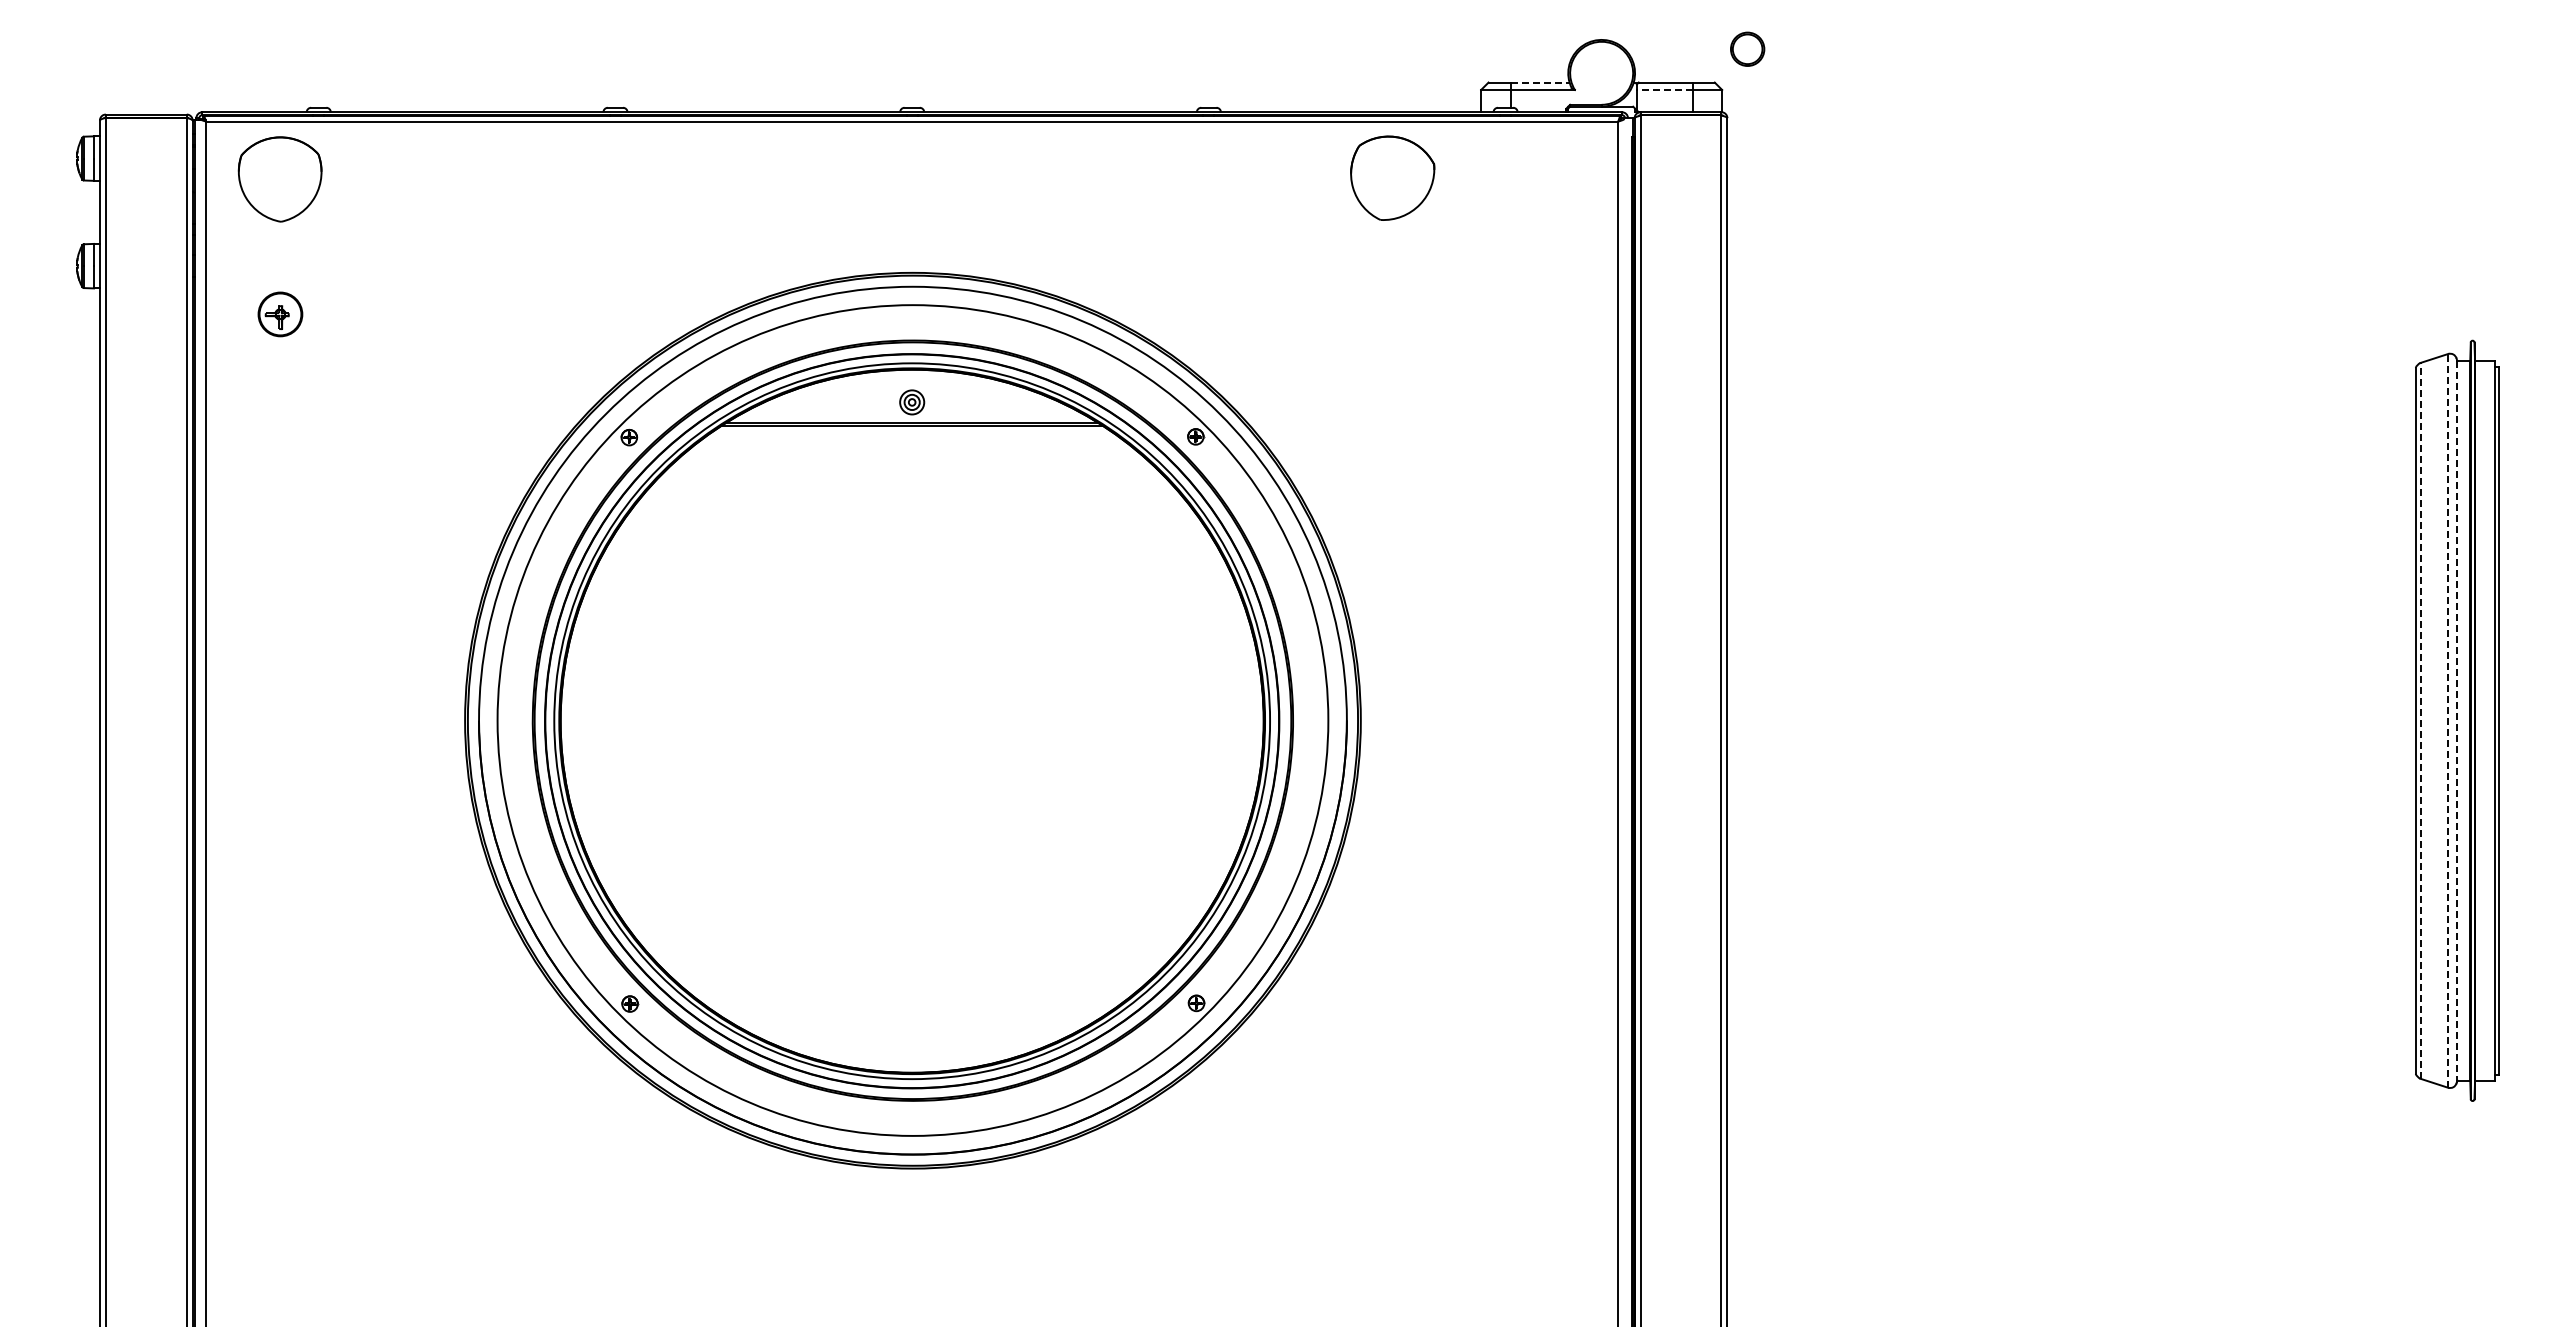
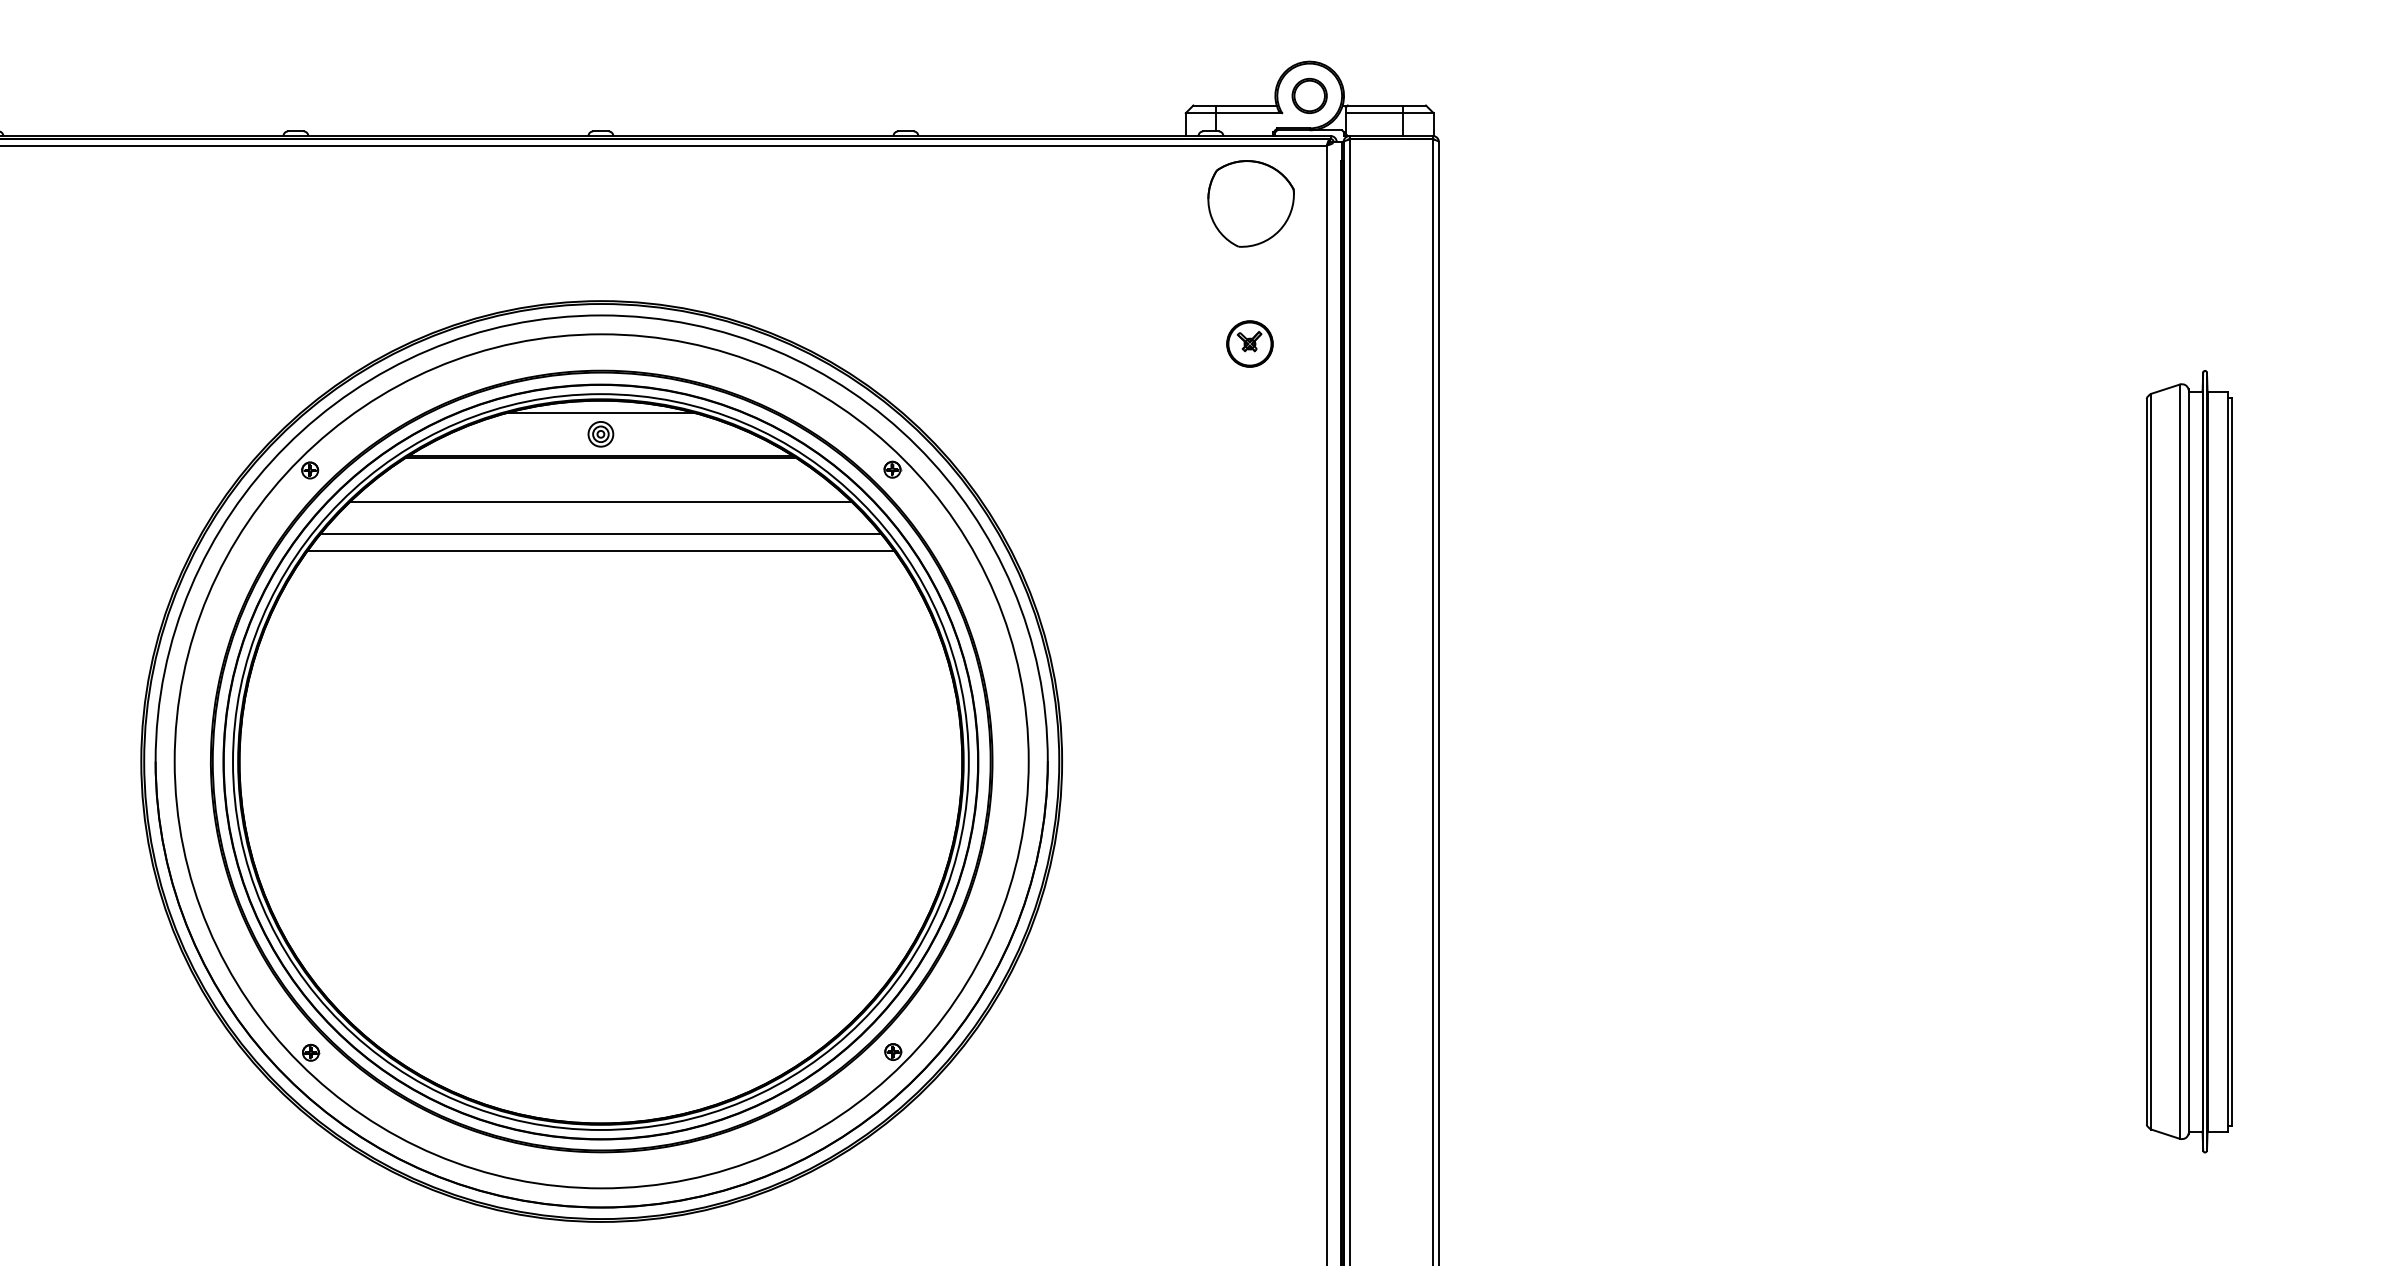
part: (1747, 48) -> (1309, 95), moved
line: (1540, 82) -> (1246, 105), dashed -> solid
line: (1664, 90) -> (1374, 113), dashed -> solid
part: (1392, 177) -> (1250, 203), moved
part: (1543, 314) -> (1249, 343), added
line: (911, 381) -> (600, 412), added
line: (911, 468) -> (600, 502), added
line: (911, 499) -> (600, 534), added
line: (911, 516) -> (600, 551), added
line: (2420, 720) -> (2151, 761), dashed -> solid
line: (2448, 720) -> (2180, 761), dashed -> solid
line: (2456, 720) -> (2188, 761), dashed -> solid

